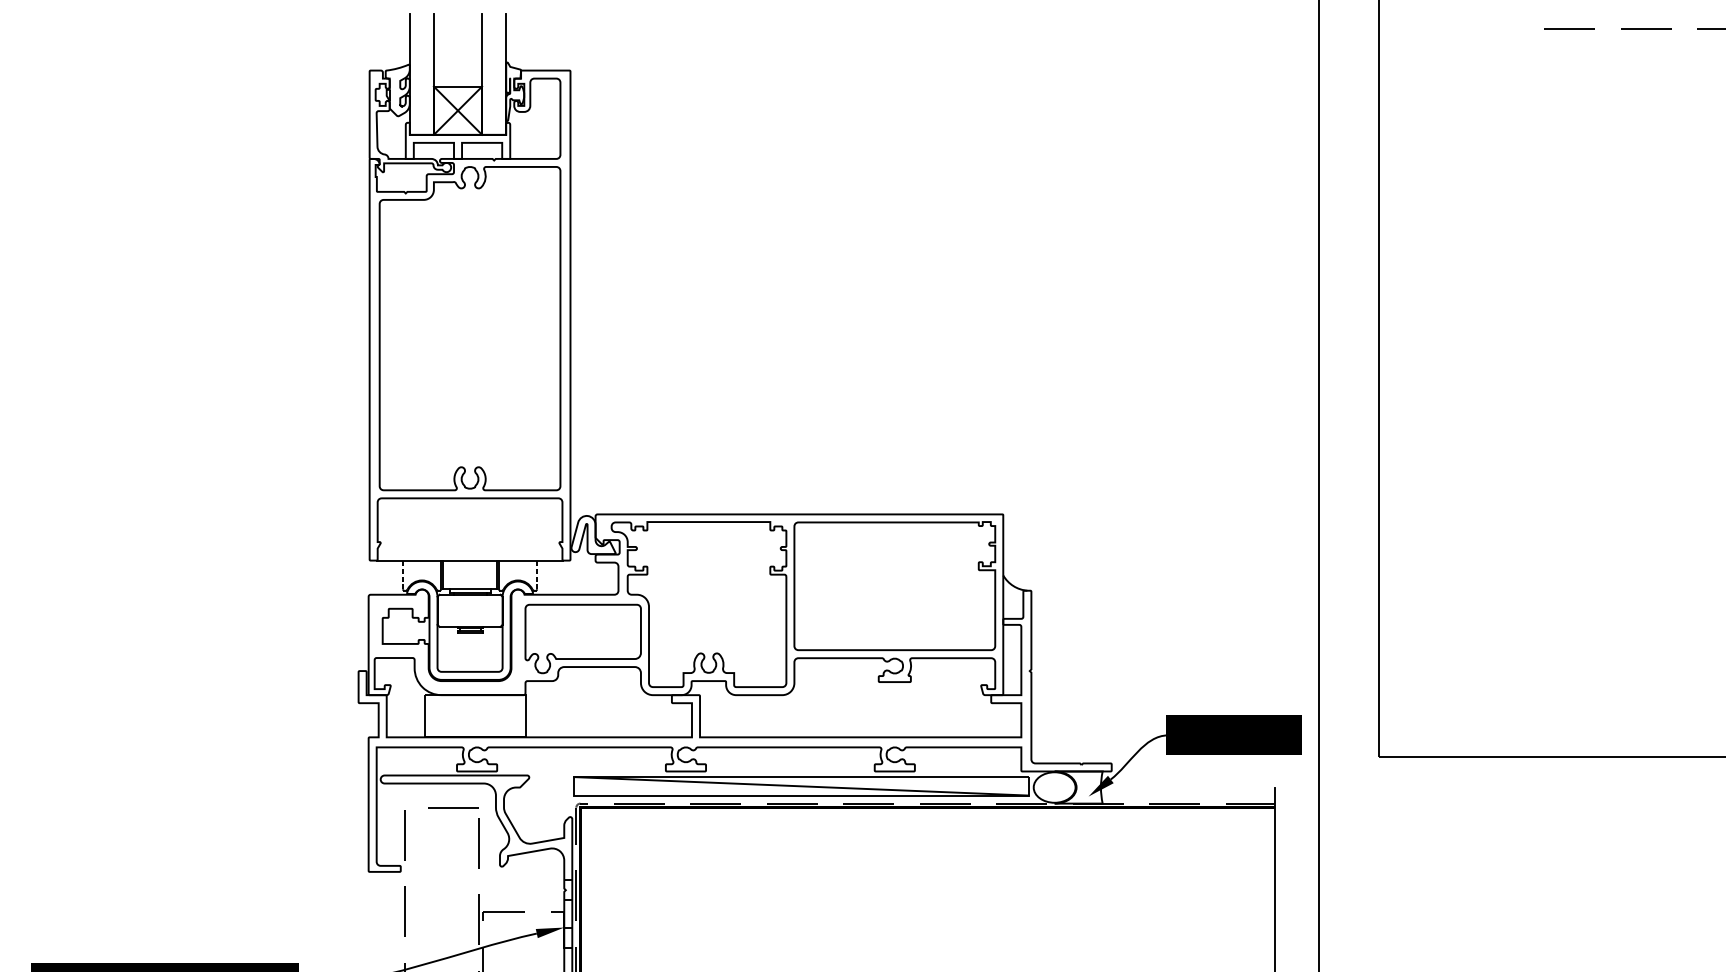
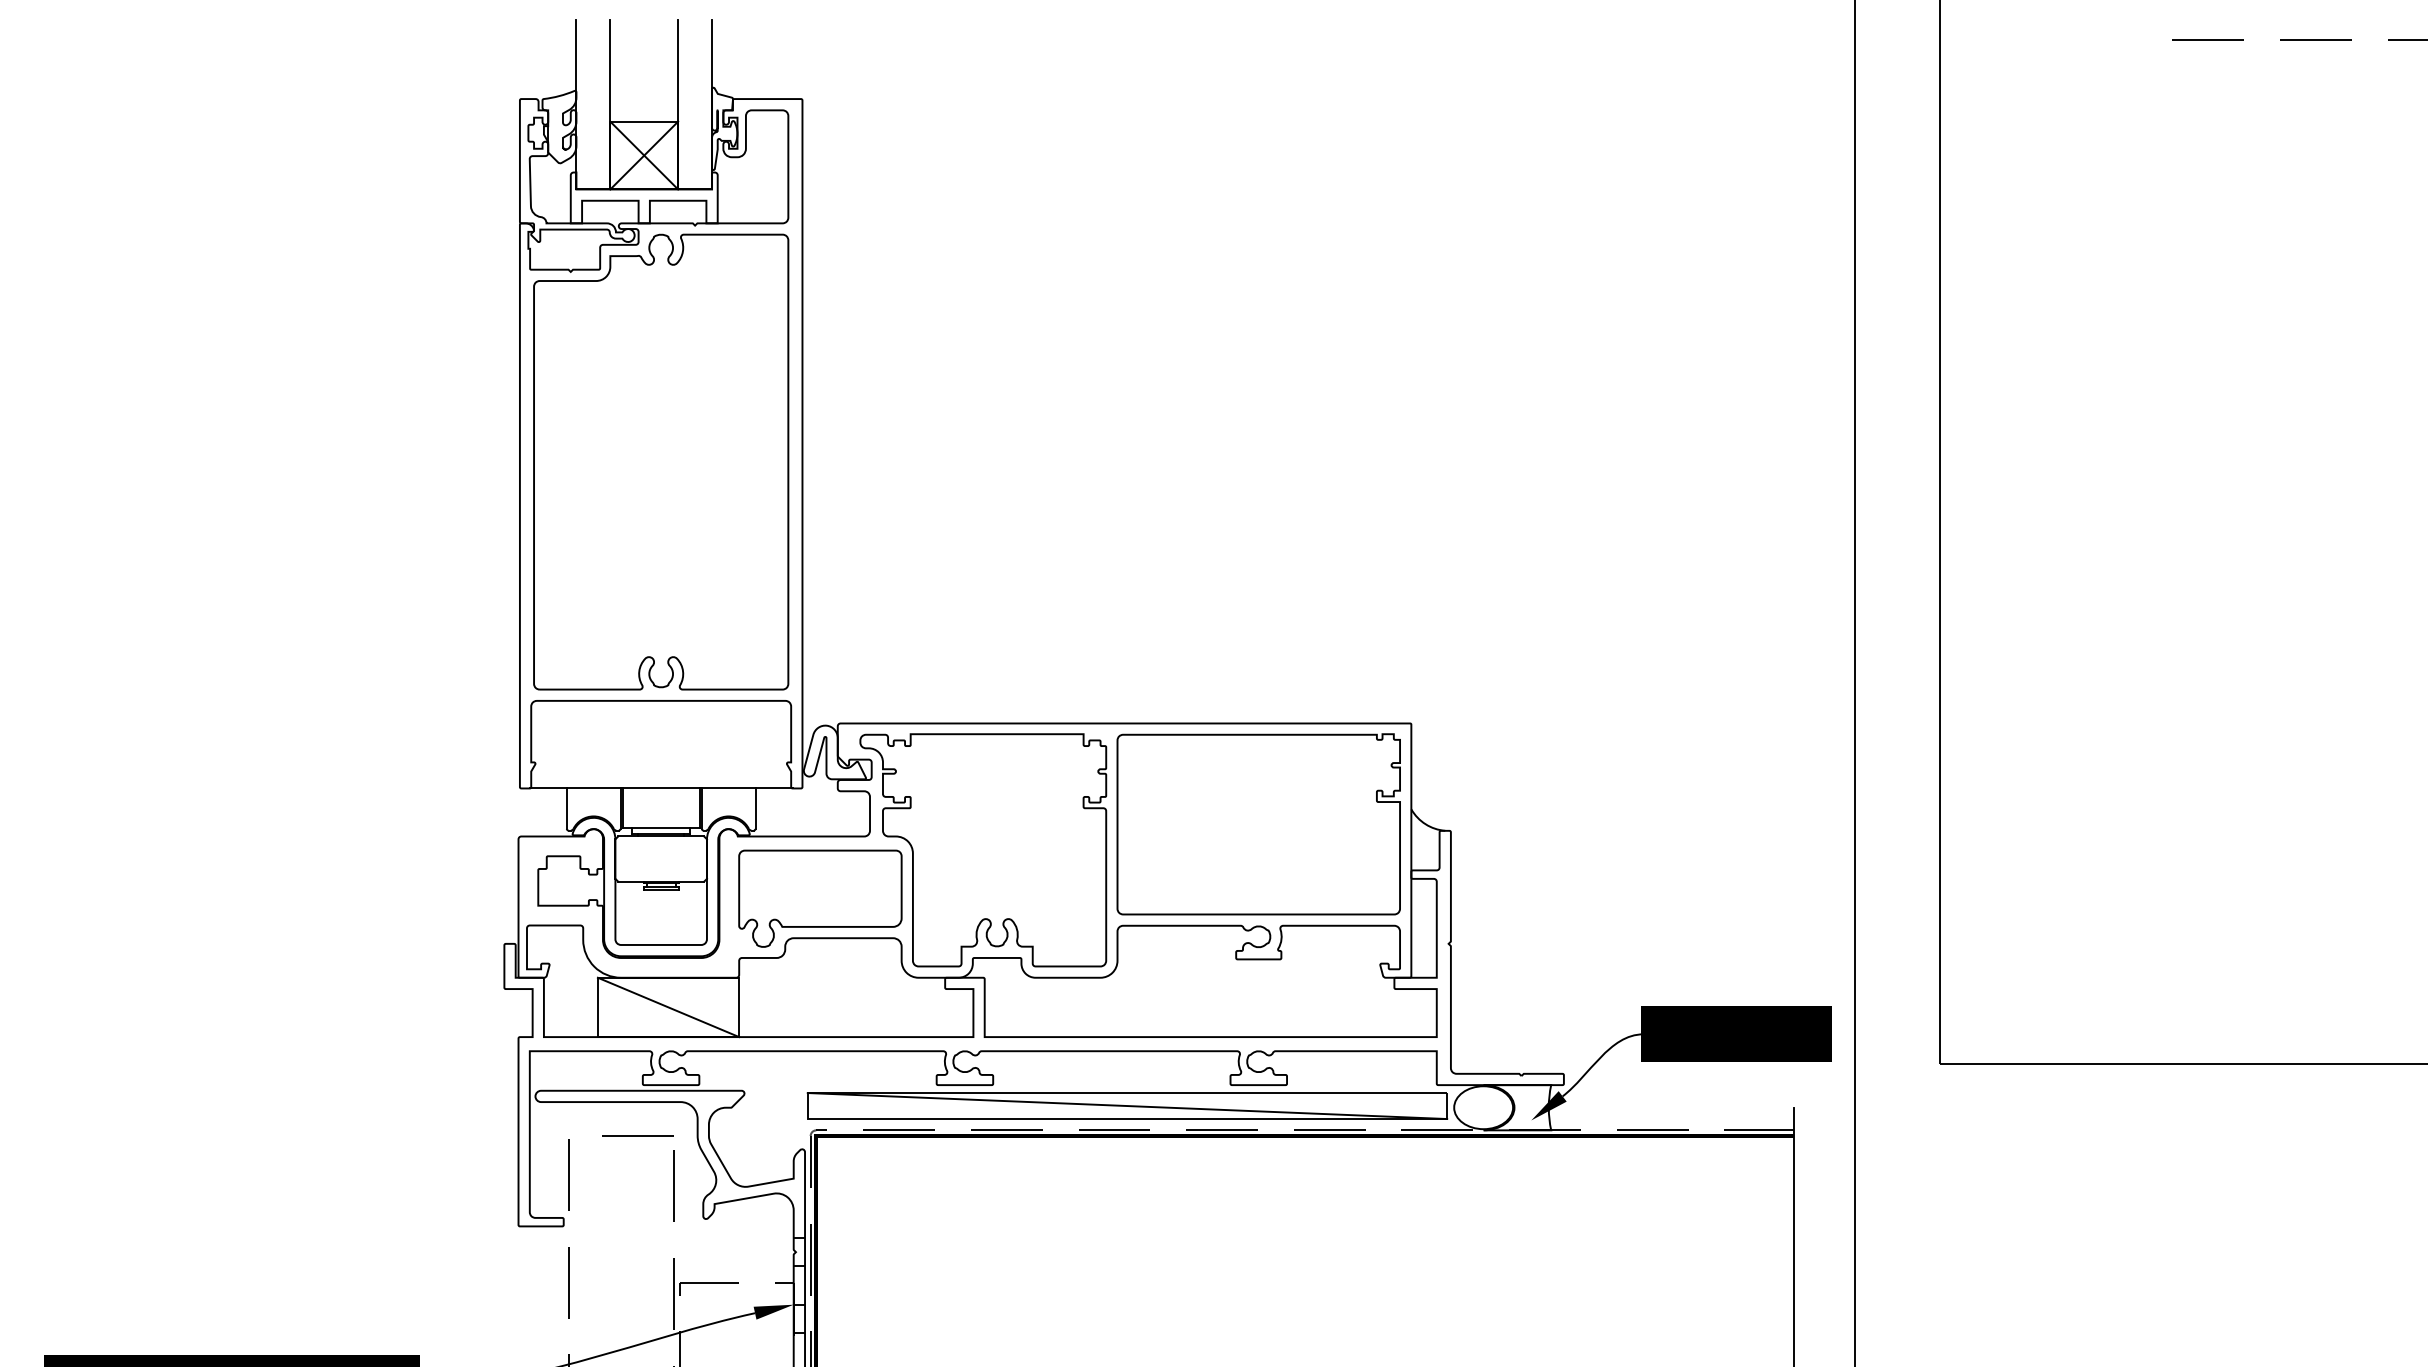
line: (402, 574) -> (566, 808), dashed -> solid
line: (537, 574) -> (755, 808), dashed -> solid
line: (475, 716) -> (668, 1007), added

